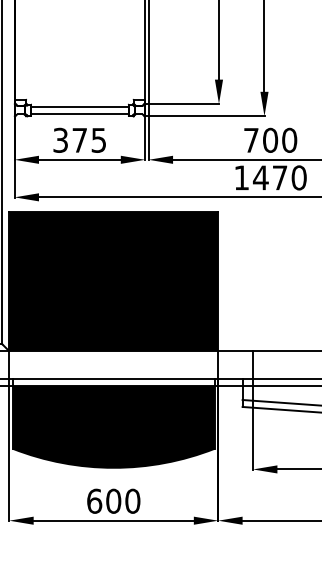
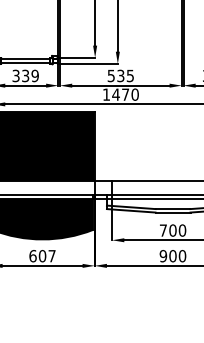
text: (89, 139) -> (30, 75), 375 -> 339
text: (269, 139) -> (120, 75), 700 -> 535
text: (131, 501) -> (51, 256), 600 -> 607

